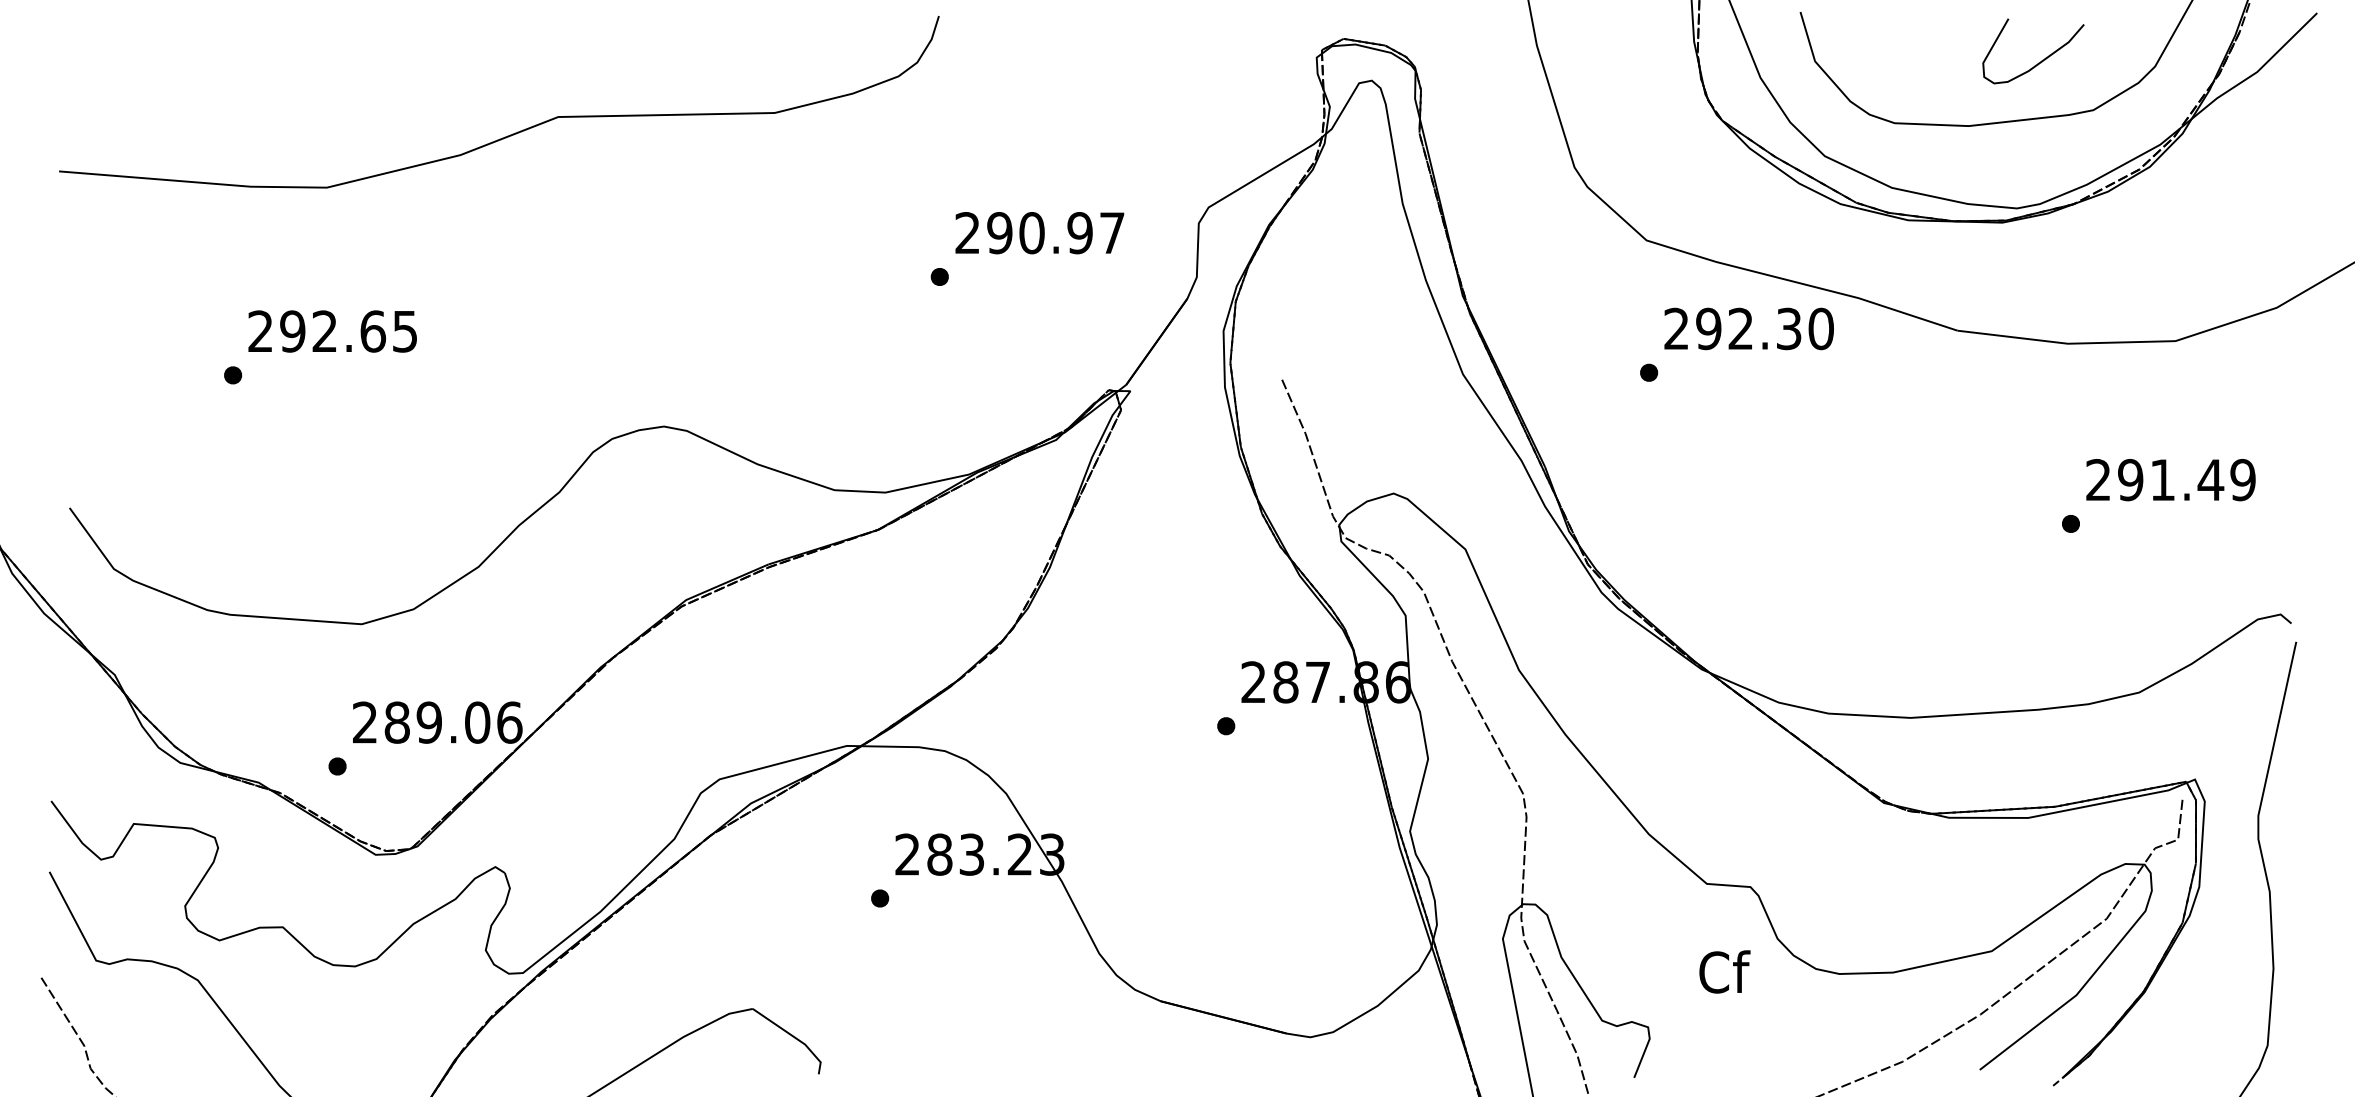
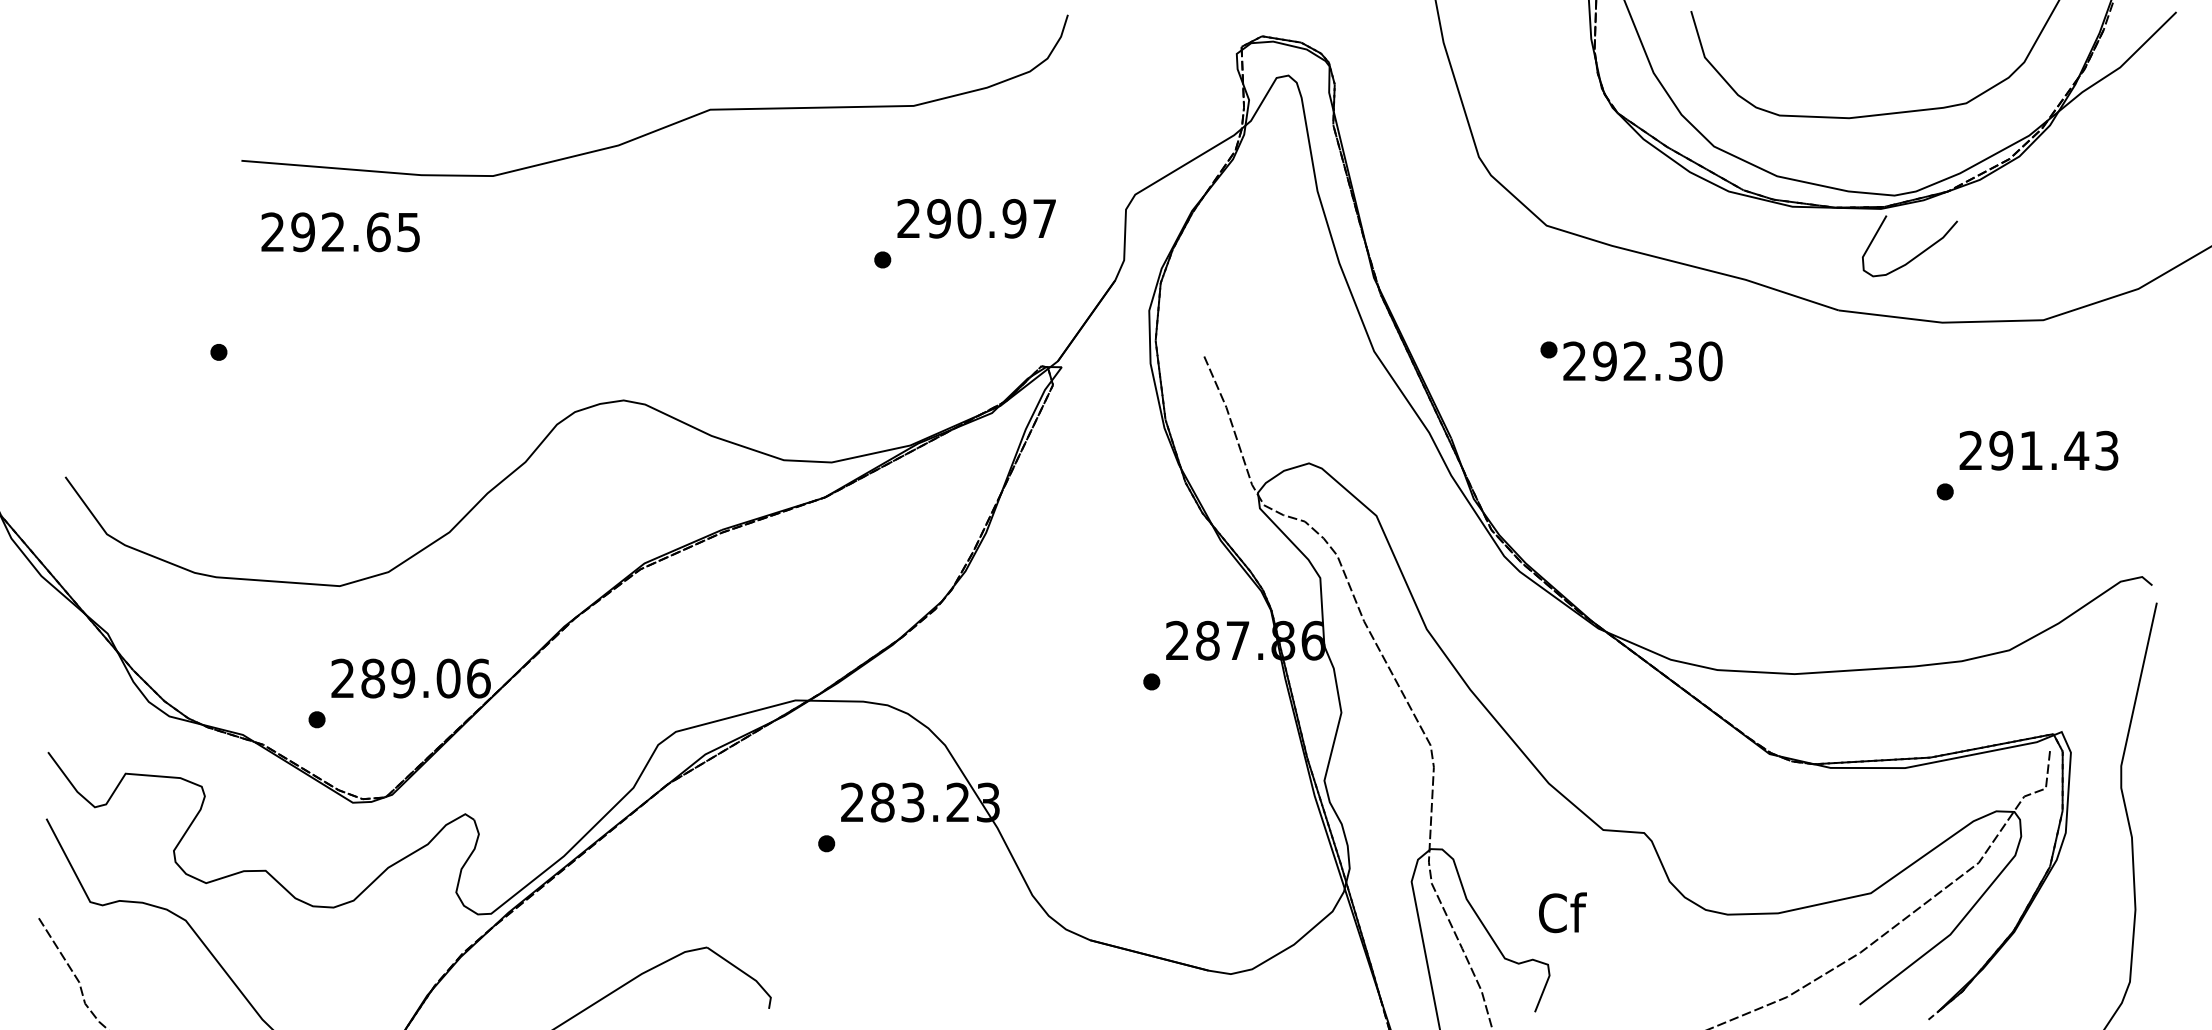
curve: (2042, 59) -> (1918, 253), moved
curve: (512, 133) -> (667, 125), moved
text: (1748, 328) -> (1642, 360), moved
text: (332, 331) -> (340, 232), moved
text: (2242, 480) -> (2106, 451), 291.49 -> 291.43
text: (1724, 971) -> (1562, 912), moved

